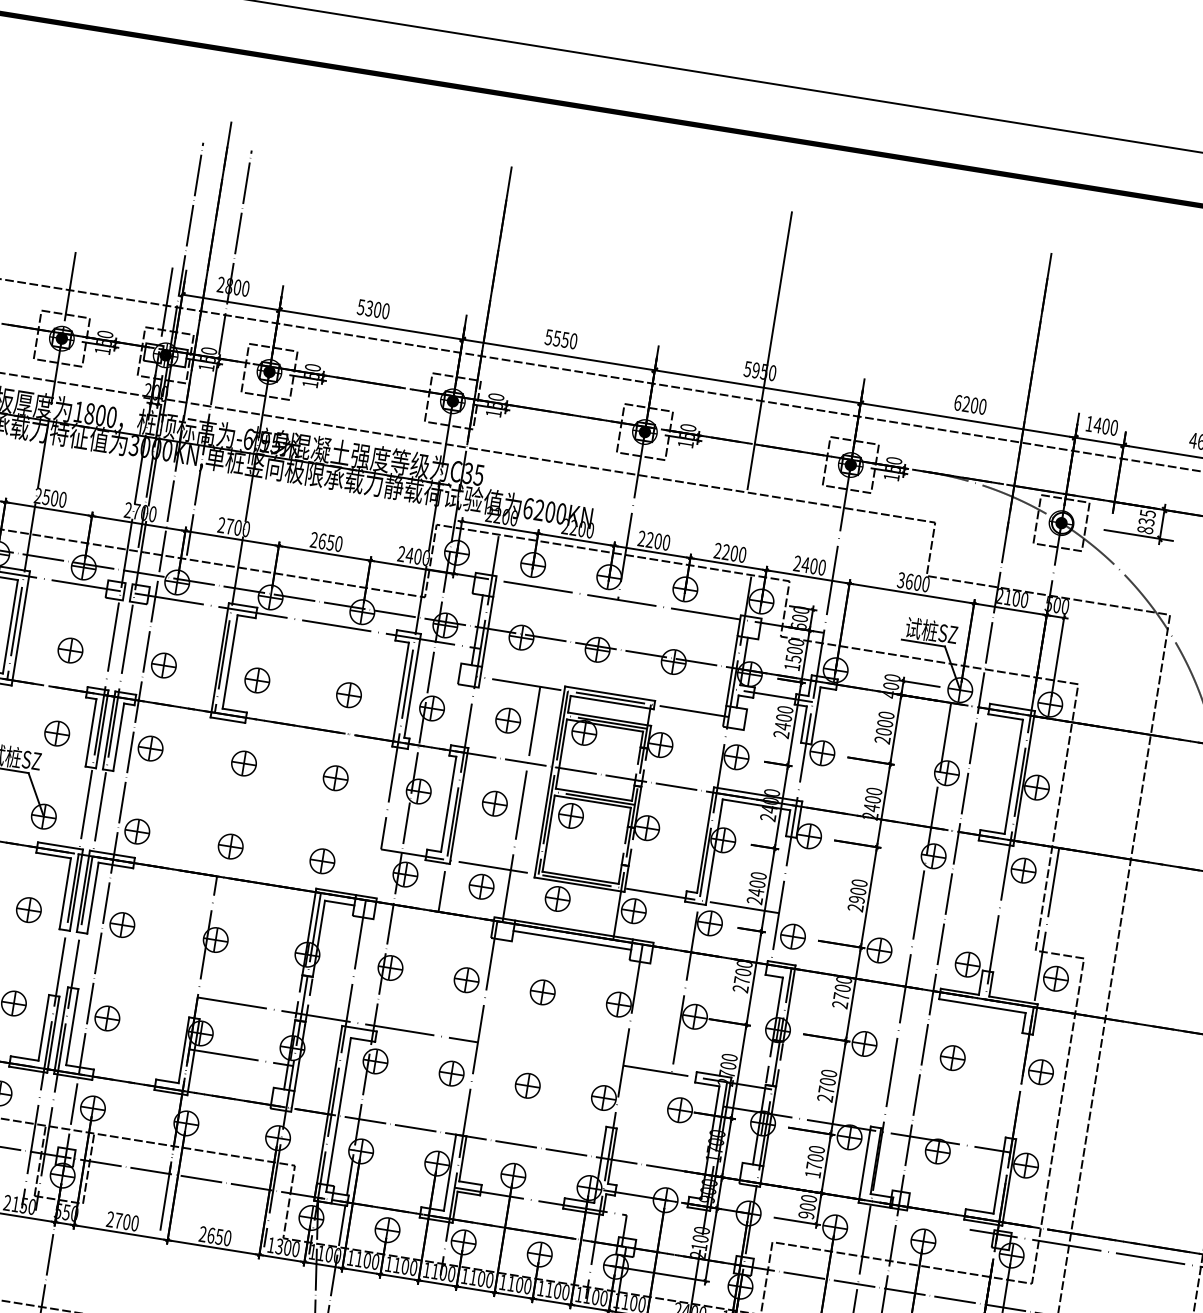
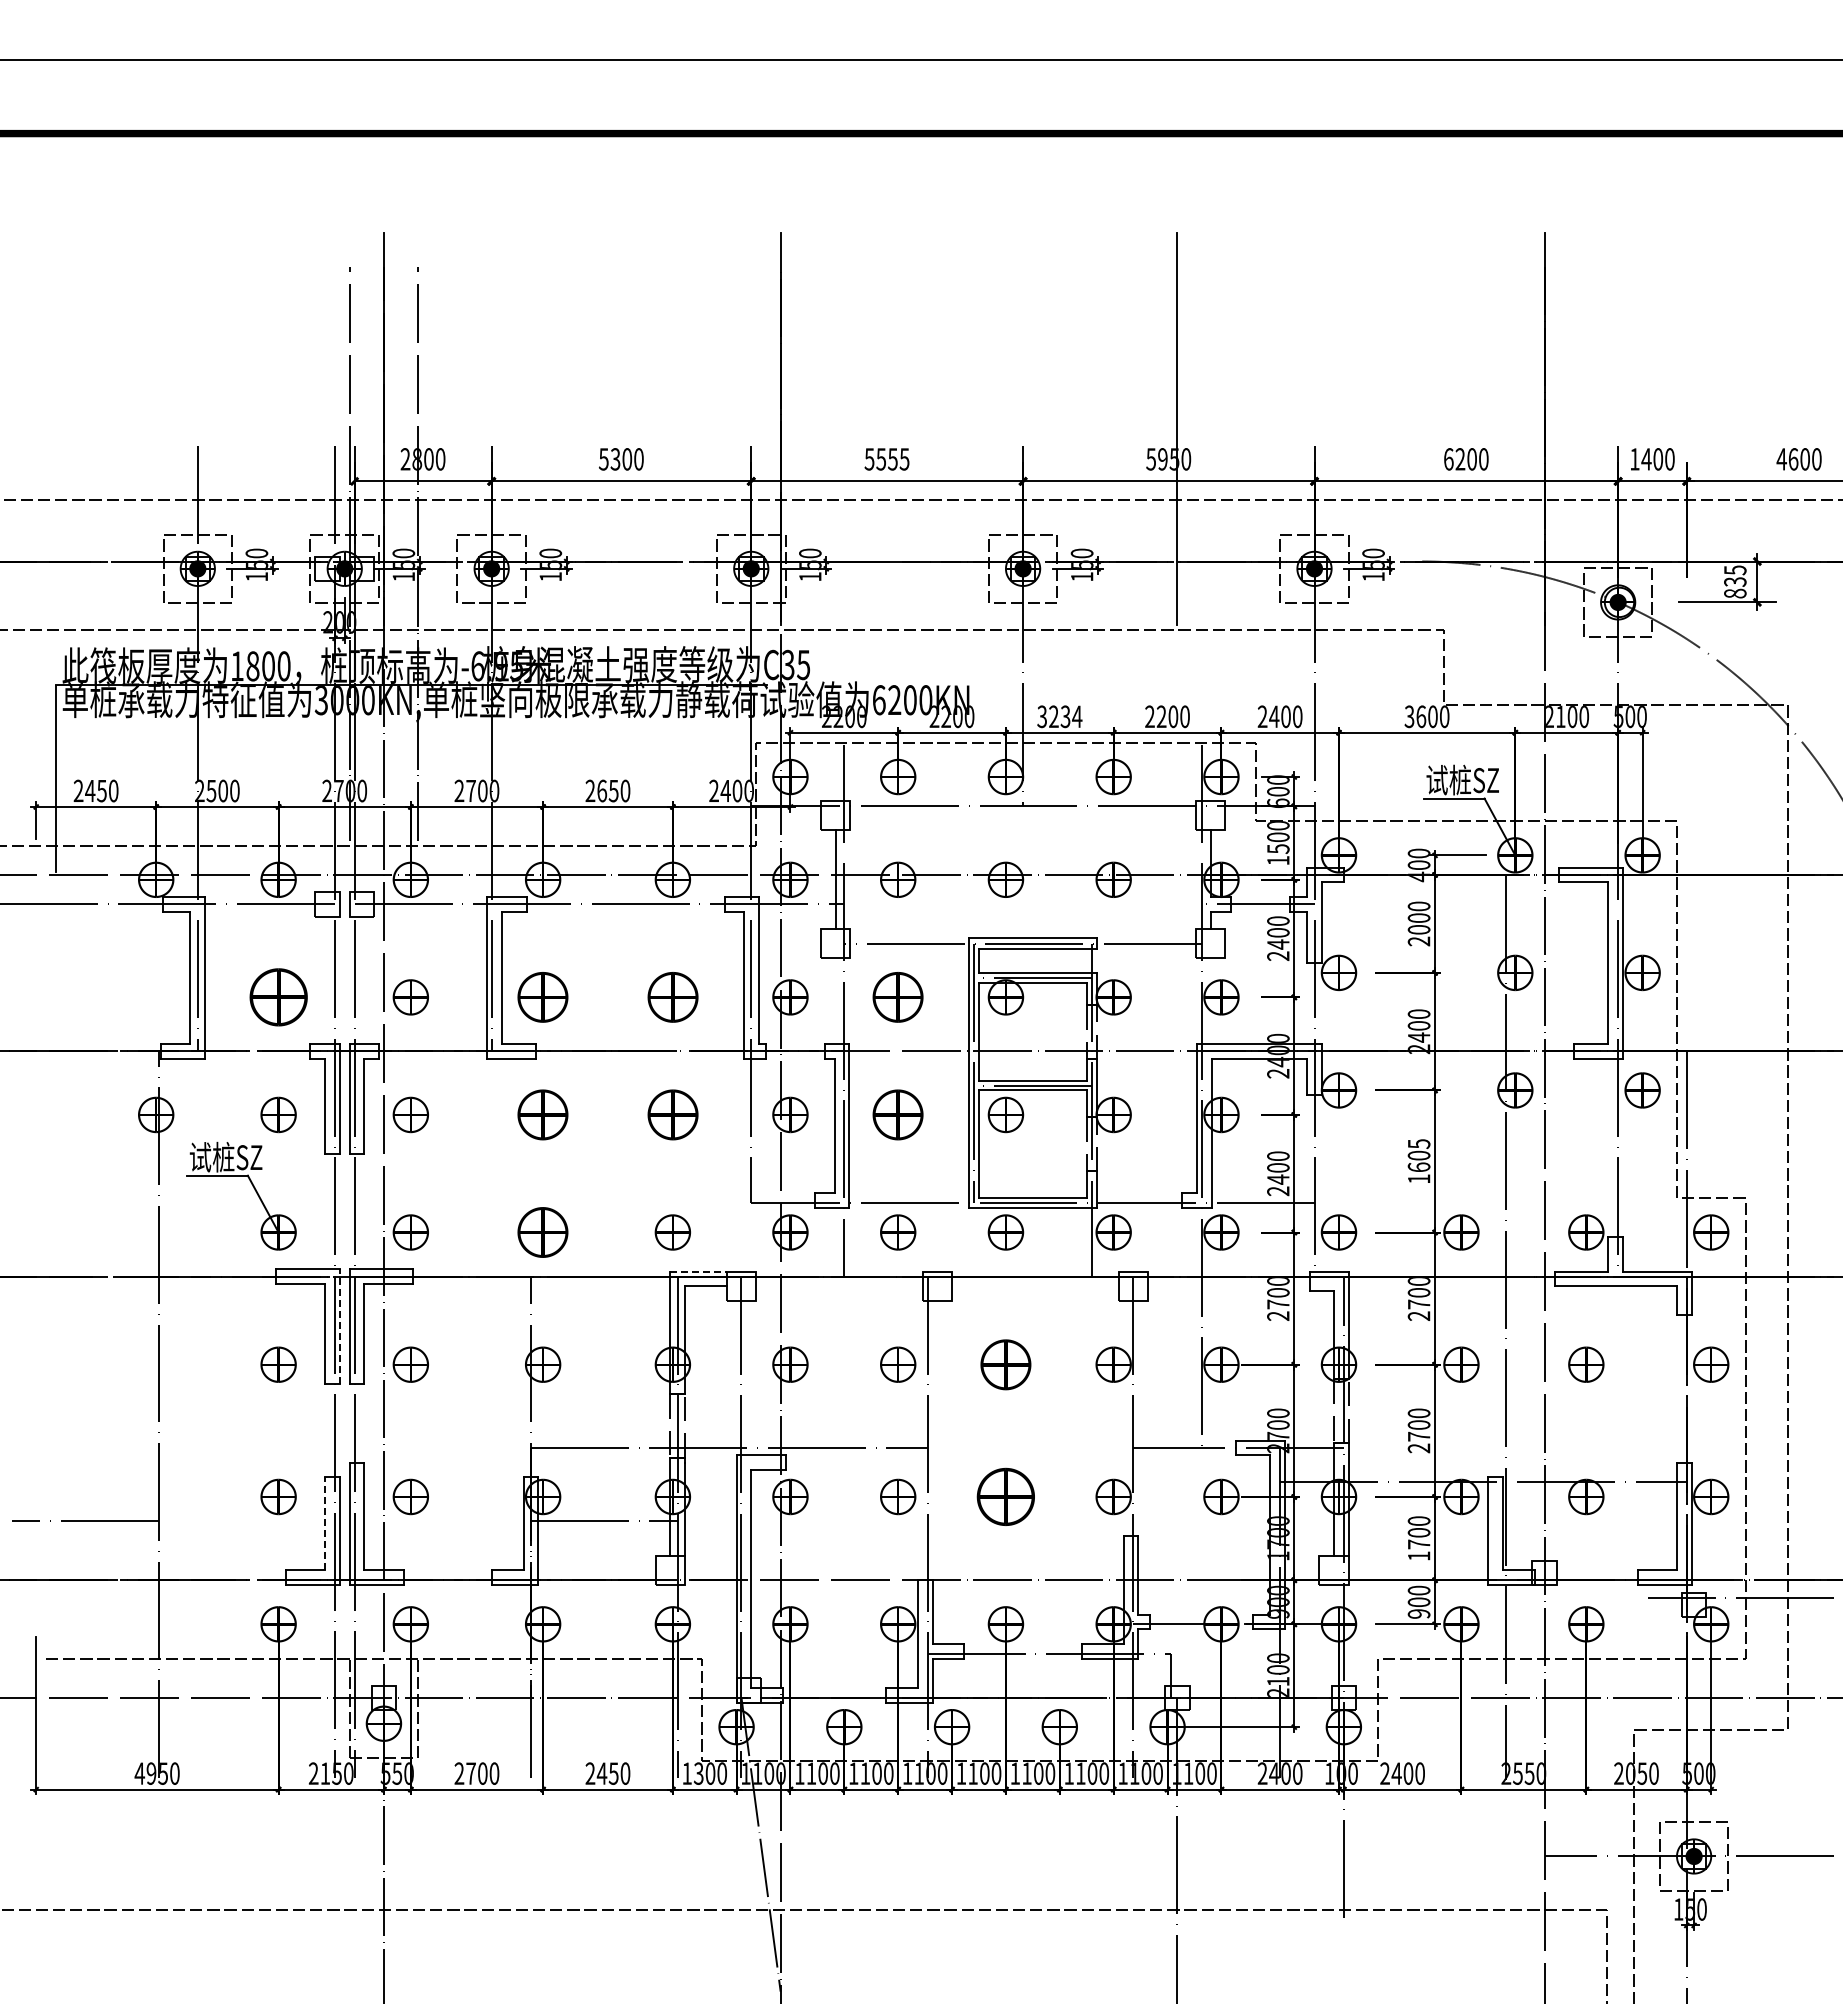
text: (573, 341) -> (904, 459), 5550 -> 5555
text: (653, 540) -> (1059, 716), 2200 -> 3234
line: (487, 631) -> (850, 878), removed
part: (70, 650) -> (278, 997), size x1.6
line: (732, 670) -> (1196, 878), removed
part: (257, 680) -> (543, 997), size x1.4
part: (348, 695) -> (672, 997), size x1.4
part: (508, 720) -> (898, 997), size x1.4
part: (244, 763) -> (543, 1114), size x1.4
part: (335, 777) -> (672, 1114), size x1.4
part: (495, 803) -> (898, 1114), size x1.4
line: (521, 804) -> (934, 1109), removed
part: (231, 846) -> (543, 1232), size x1.4
line: (76, 889) -> (339, 1326), solid -> dashed
line: (336, 891) -> (699, 1271), solid -> dashed
text: (857, 895) -> (1418, 1161), 2900 -> 1605
line: (574, 929) -> (1035, 1271), removed
line: (572, 940) -> (1035, 1286), removed
part: (542, 992) -> (1005, 1364), size x1.4
line: (44, 1027) -> (325, 1523), solid -> dashed
part: (527, 1085) -> (1005, 1496), size x1.6
text: (210, 1235) -> (601, 1773), 2650 -> 2450

